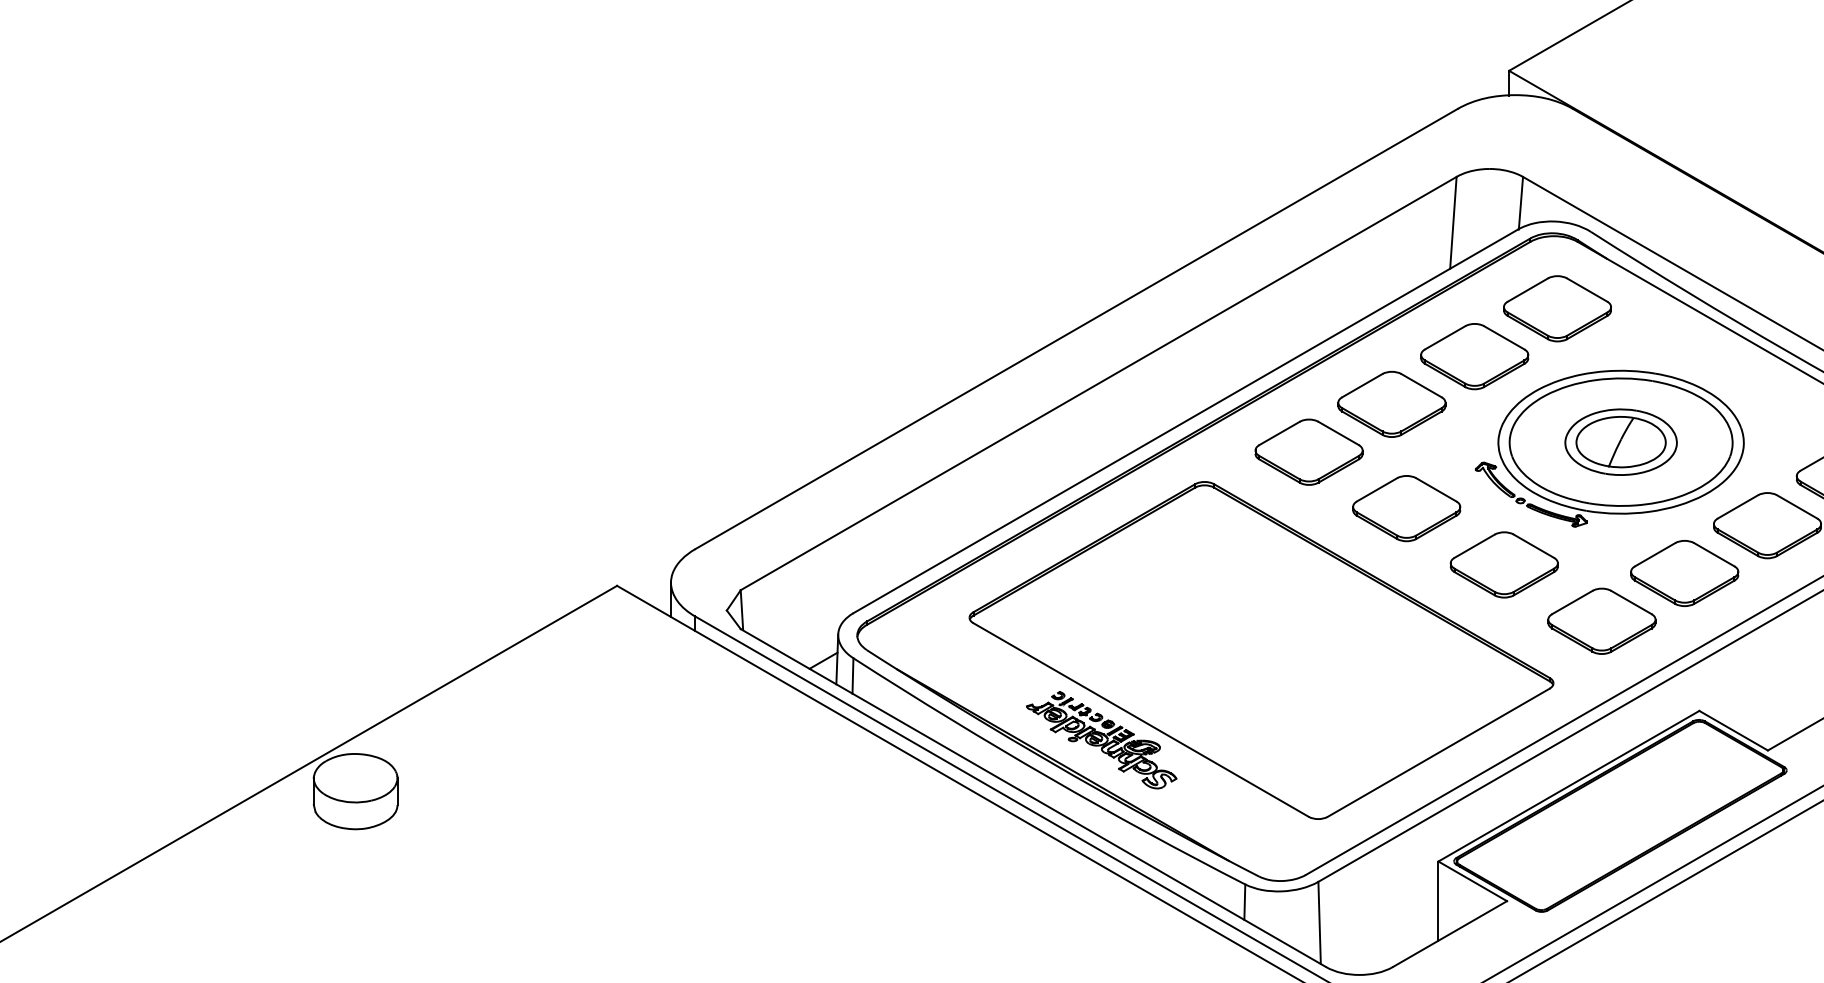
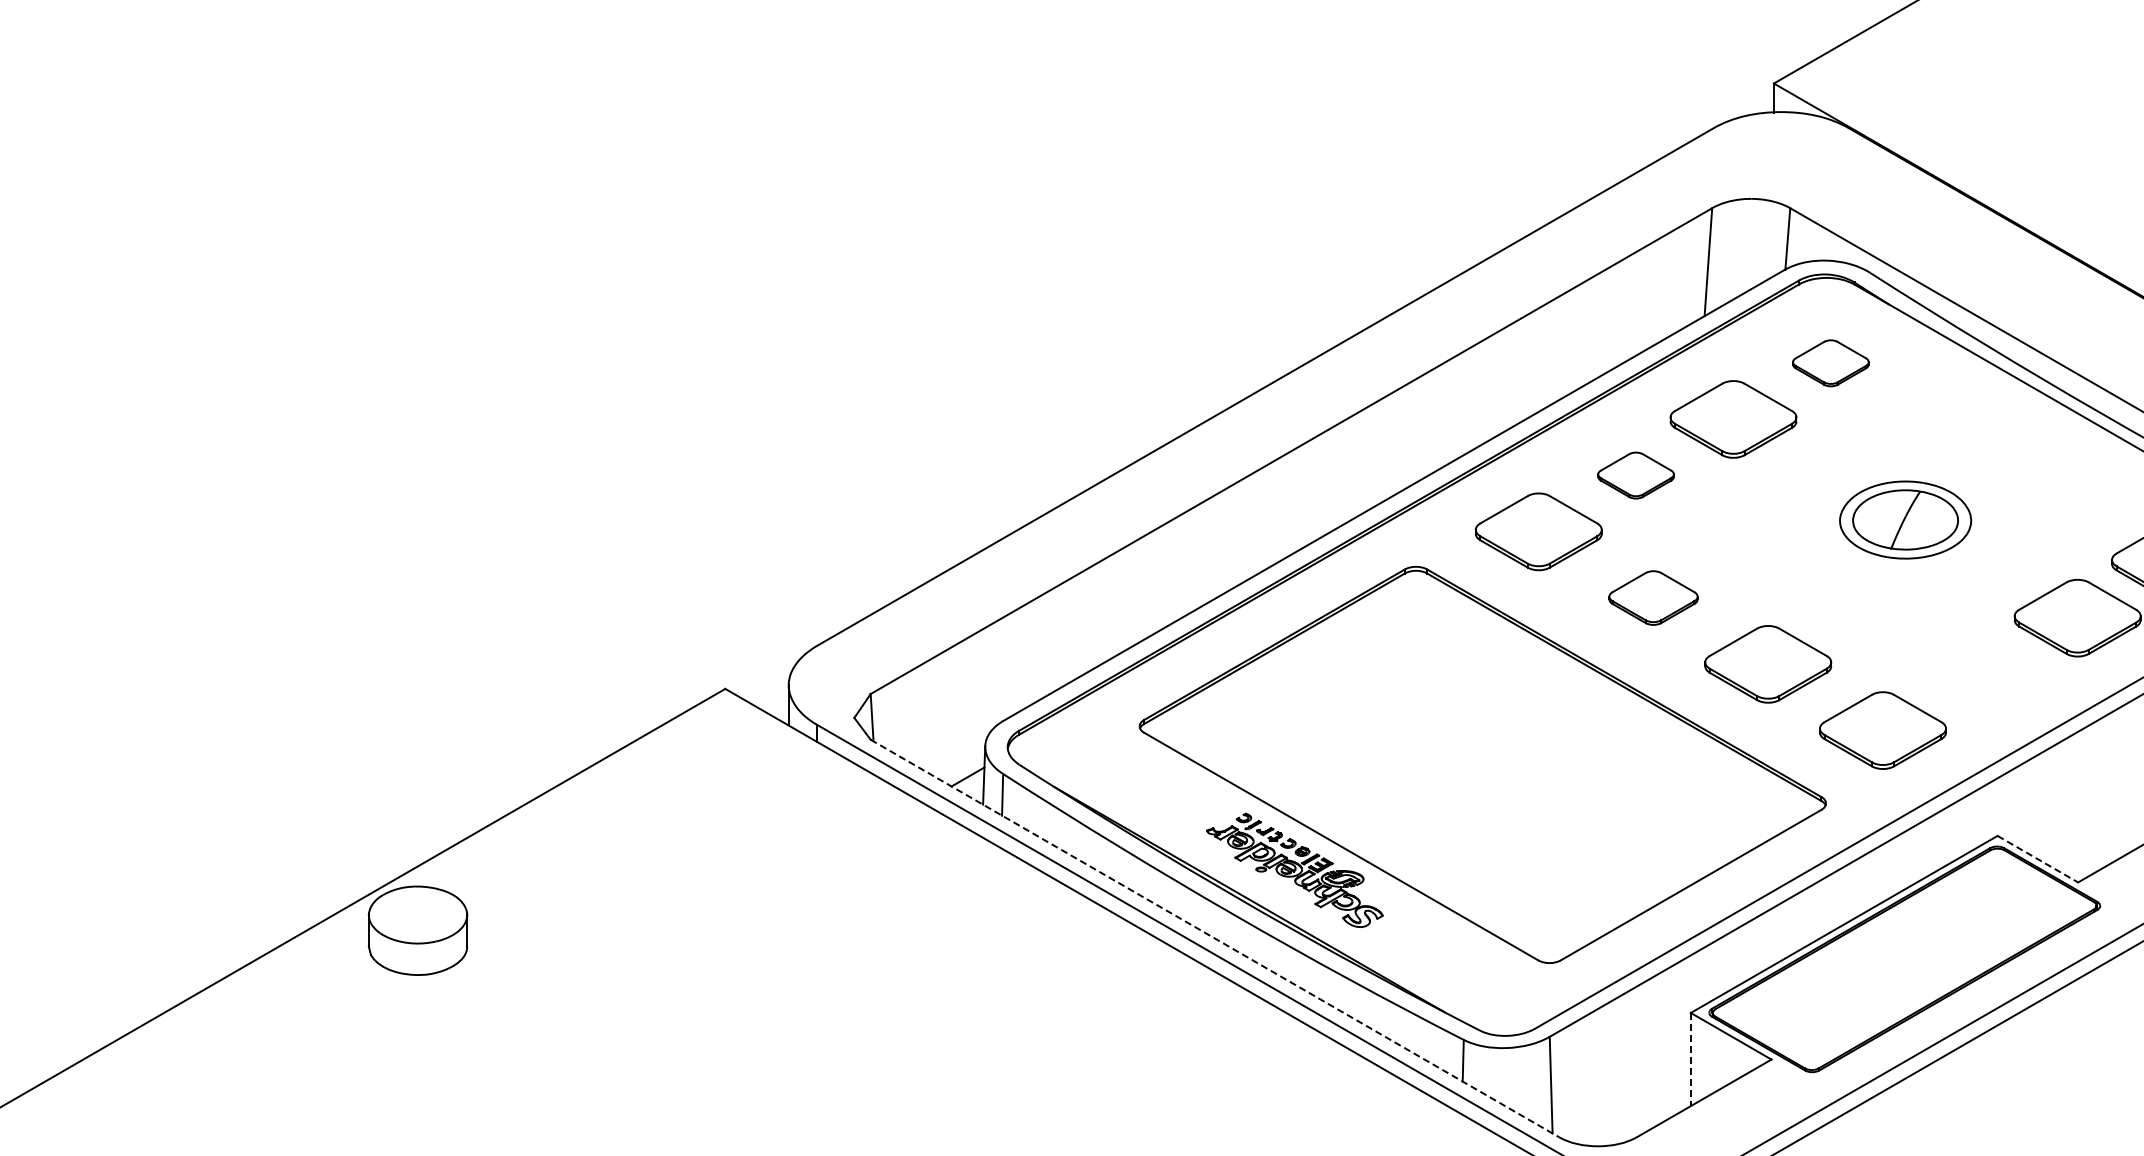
part: (1557, 309) -> (1830, 363), size x0.6
part: (1391, 404) -> (1635, 475), size x0.6
part: (1609, 448) -> (1891, 527), removed
part: (1406, 508) -> (1653, 597), size x0.7
part: (1684, 573) -> (1980, 674), removed
line: (1733, 730) -> (2037, 859), solid -> dashed
line: (1034, 798) -> (1215, 938), solid -> dashed
line: (1438, 901) -> (1690, 1059), solid -> dashed

